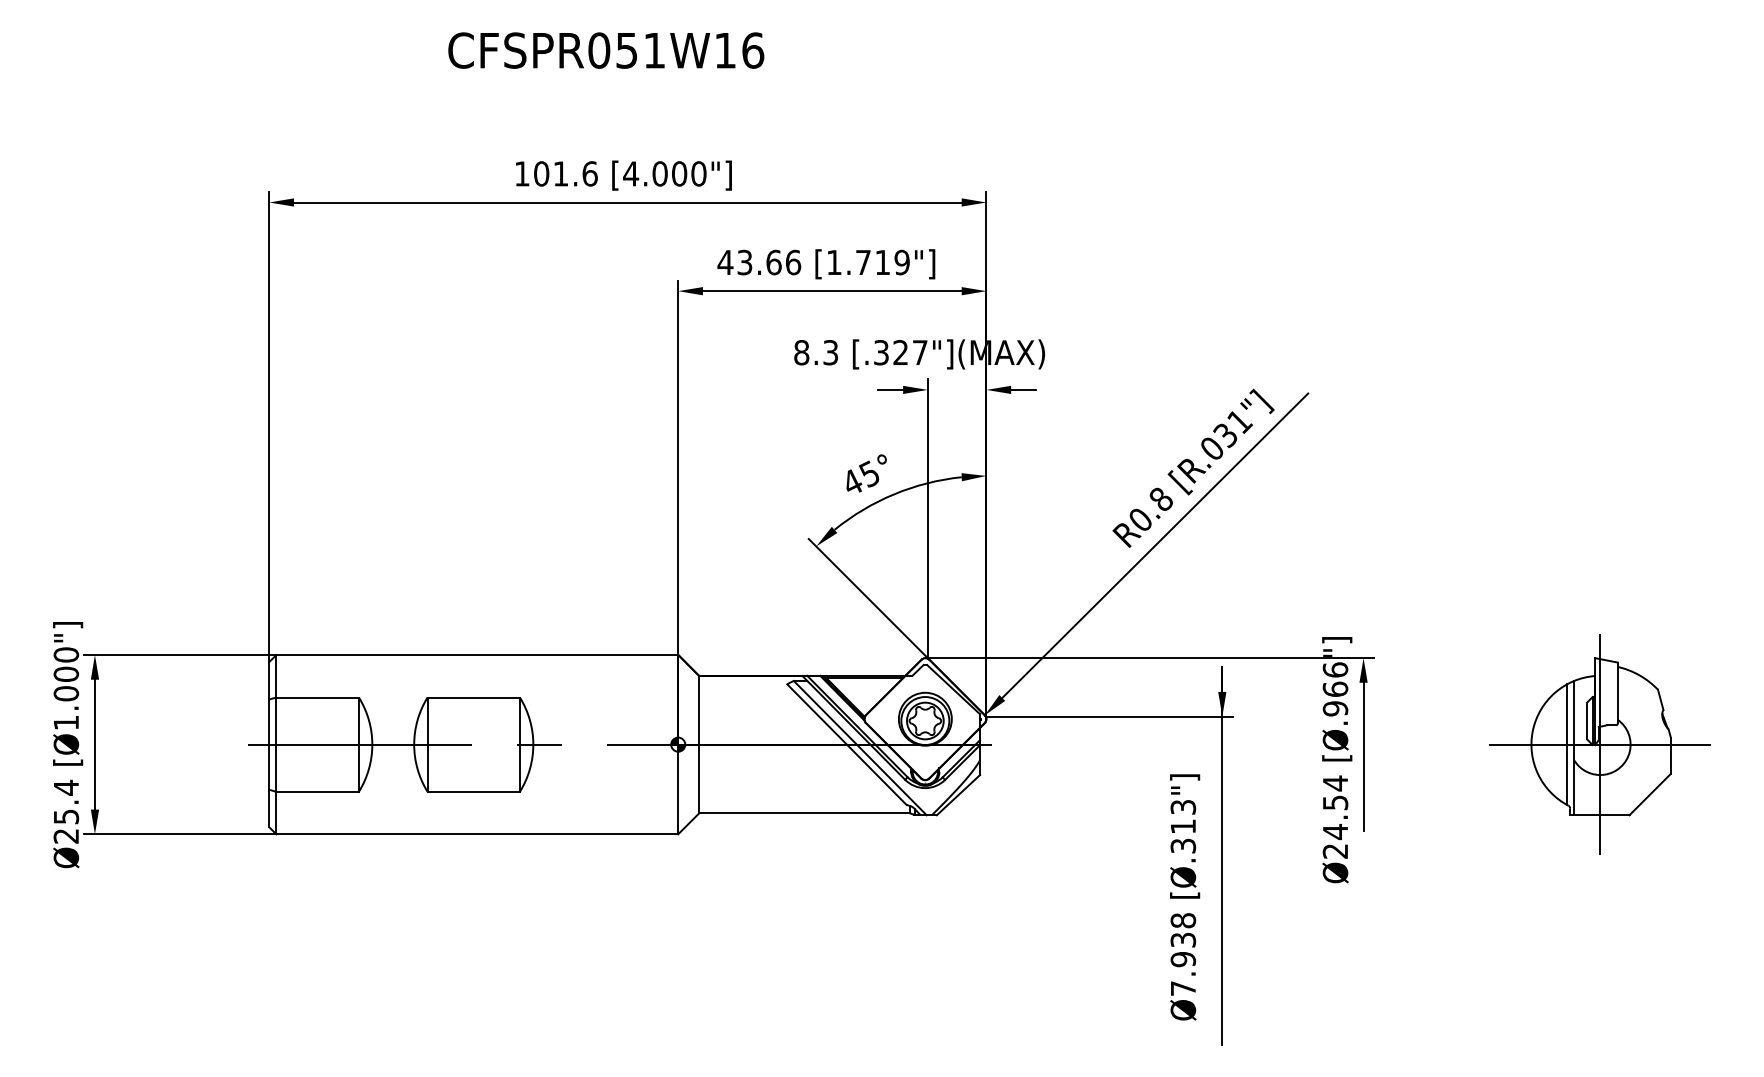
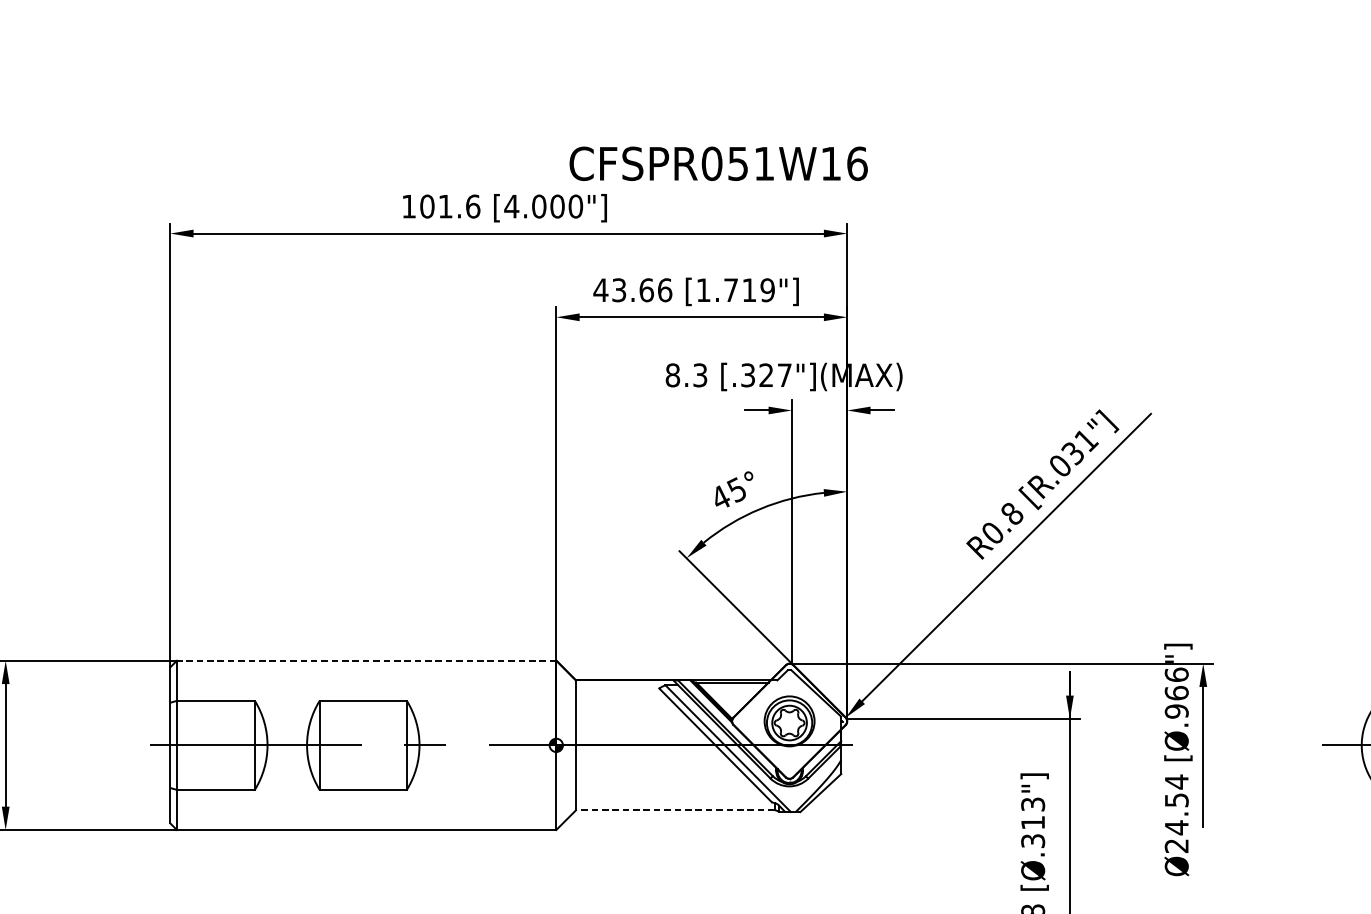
text: (606, 50) -> (718, 163), moved
line: (477, 655) -> (366, 661), solid -> dashed
line: (803, 813) -> (674, 810), solid -> dashed

